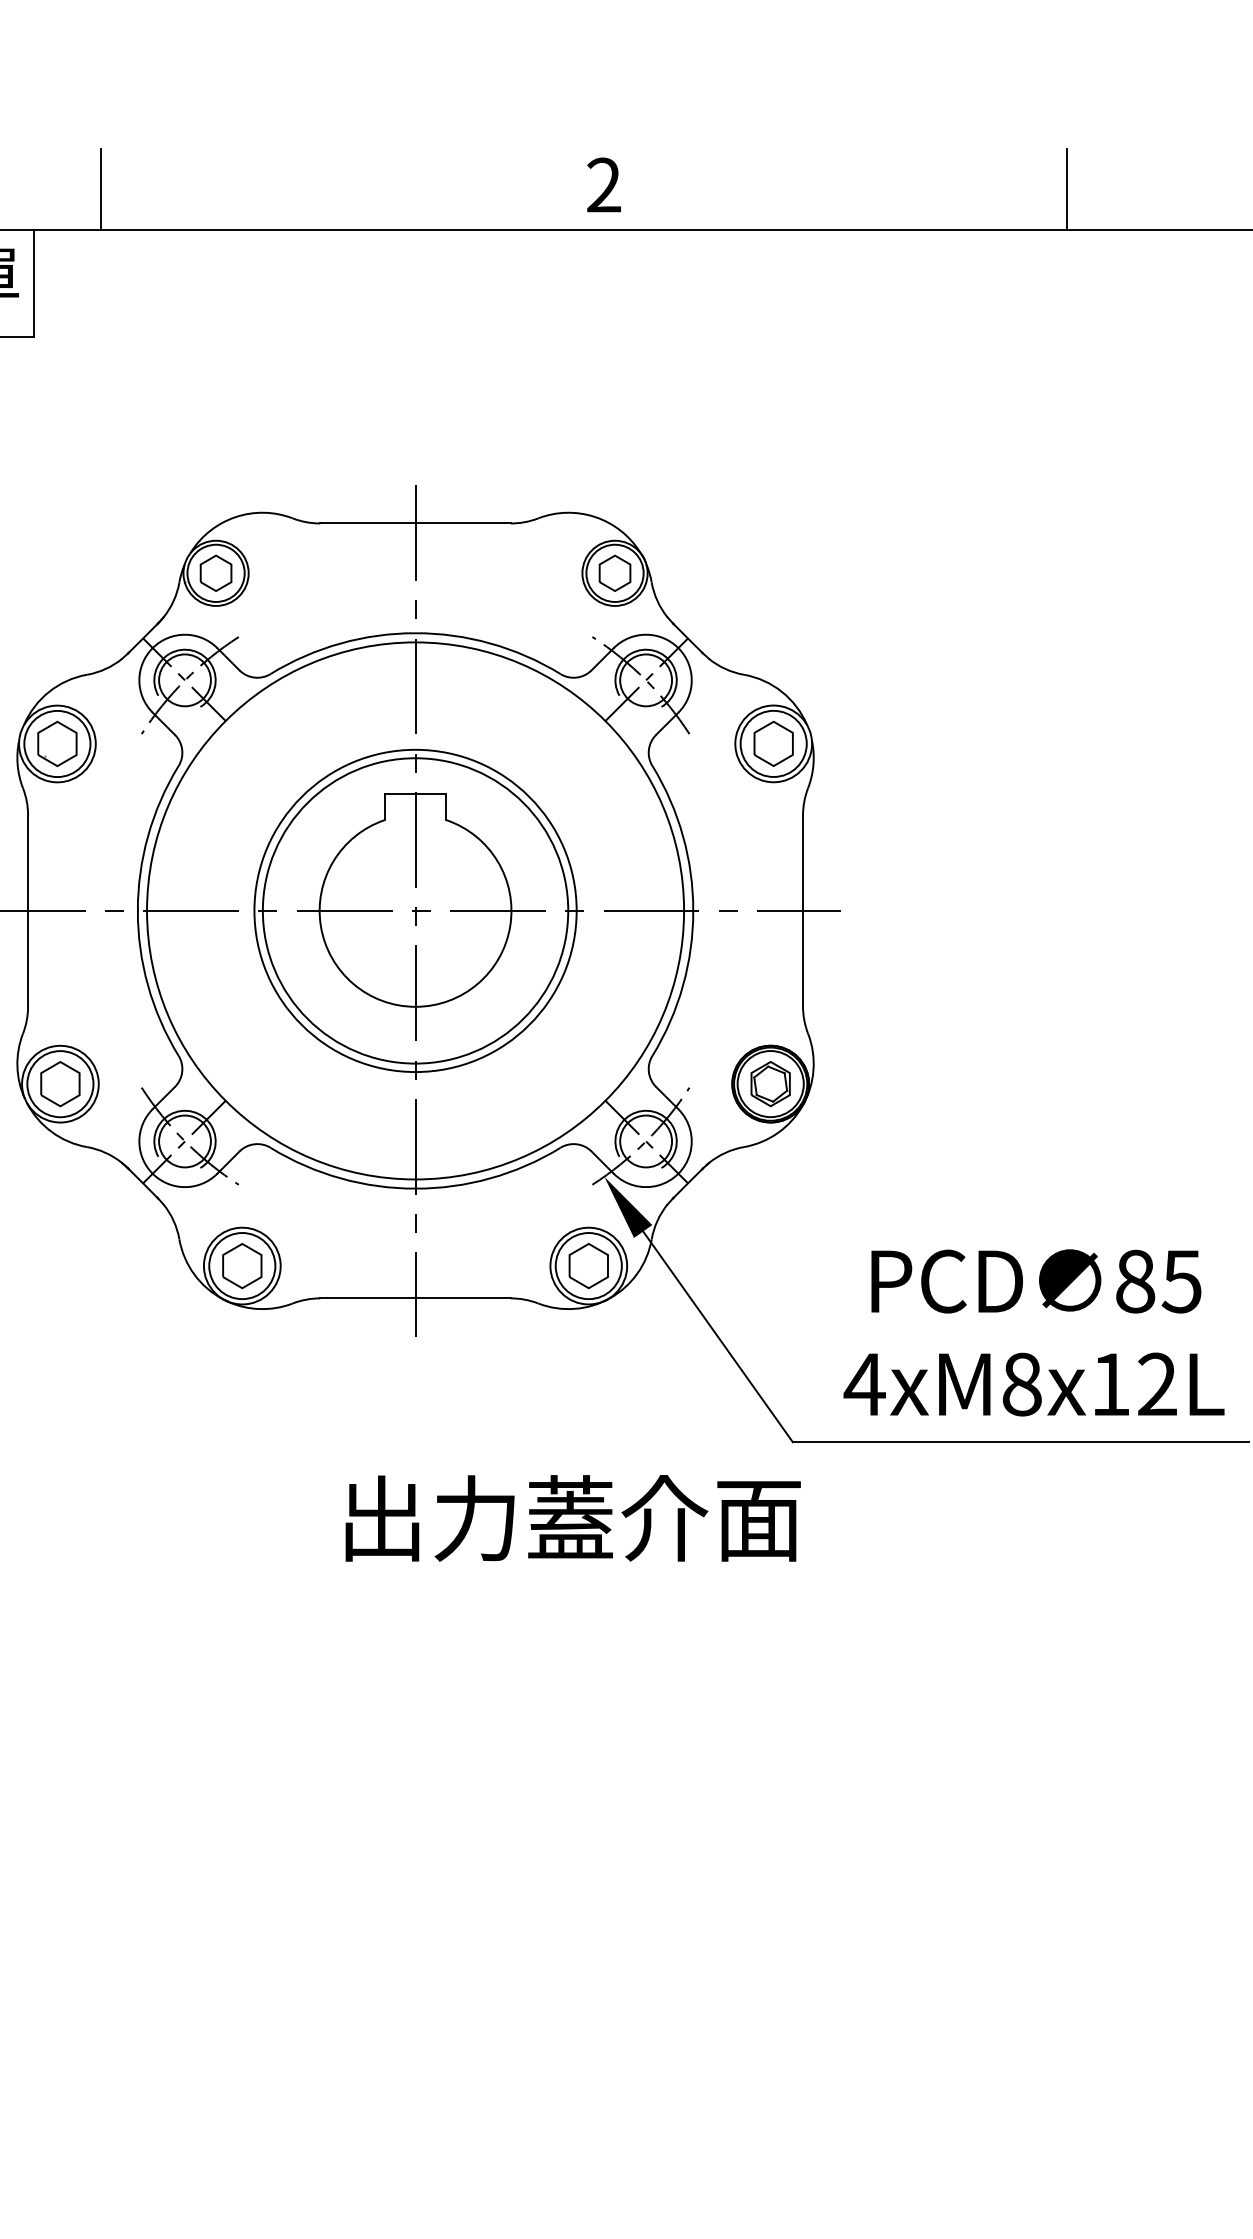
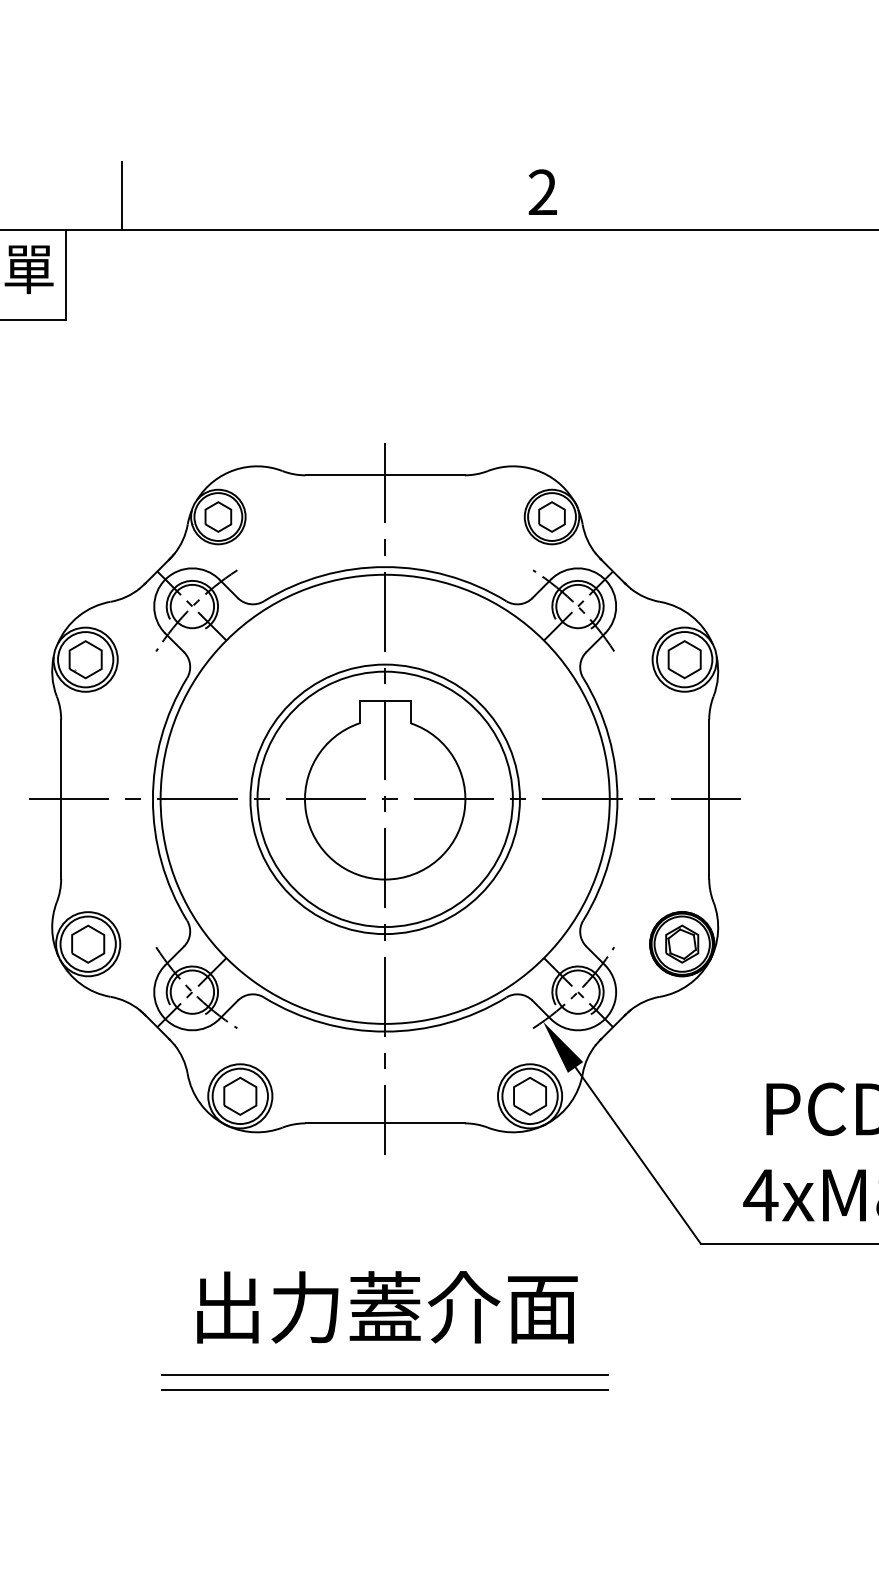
text: (572, 1518) -> (386, 1307), moved
line: (415, 1598) -> (385, 1374), added
line: (415, 1617) -> (385, 1390), added

